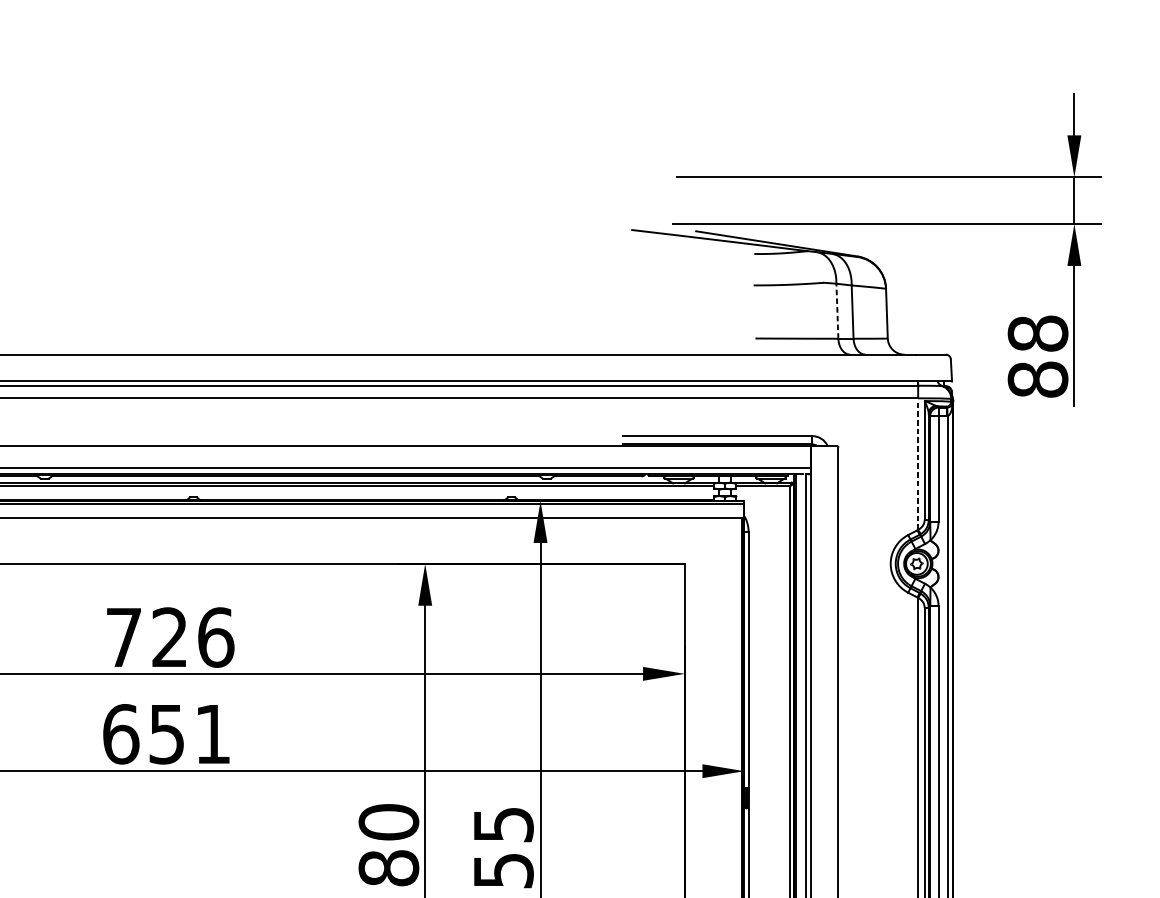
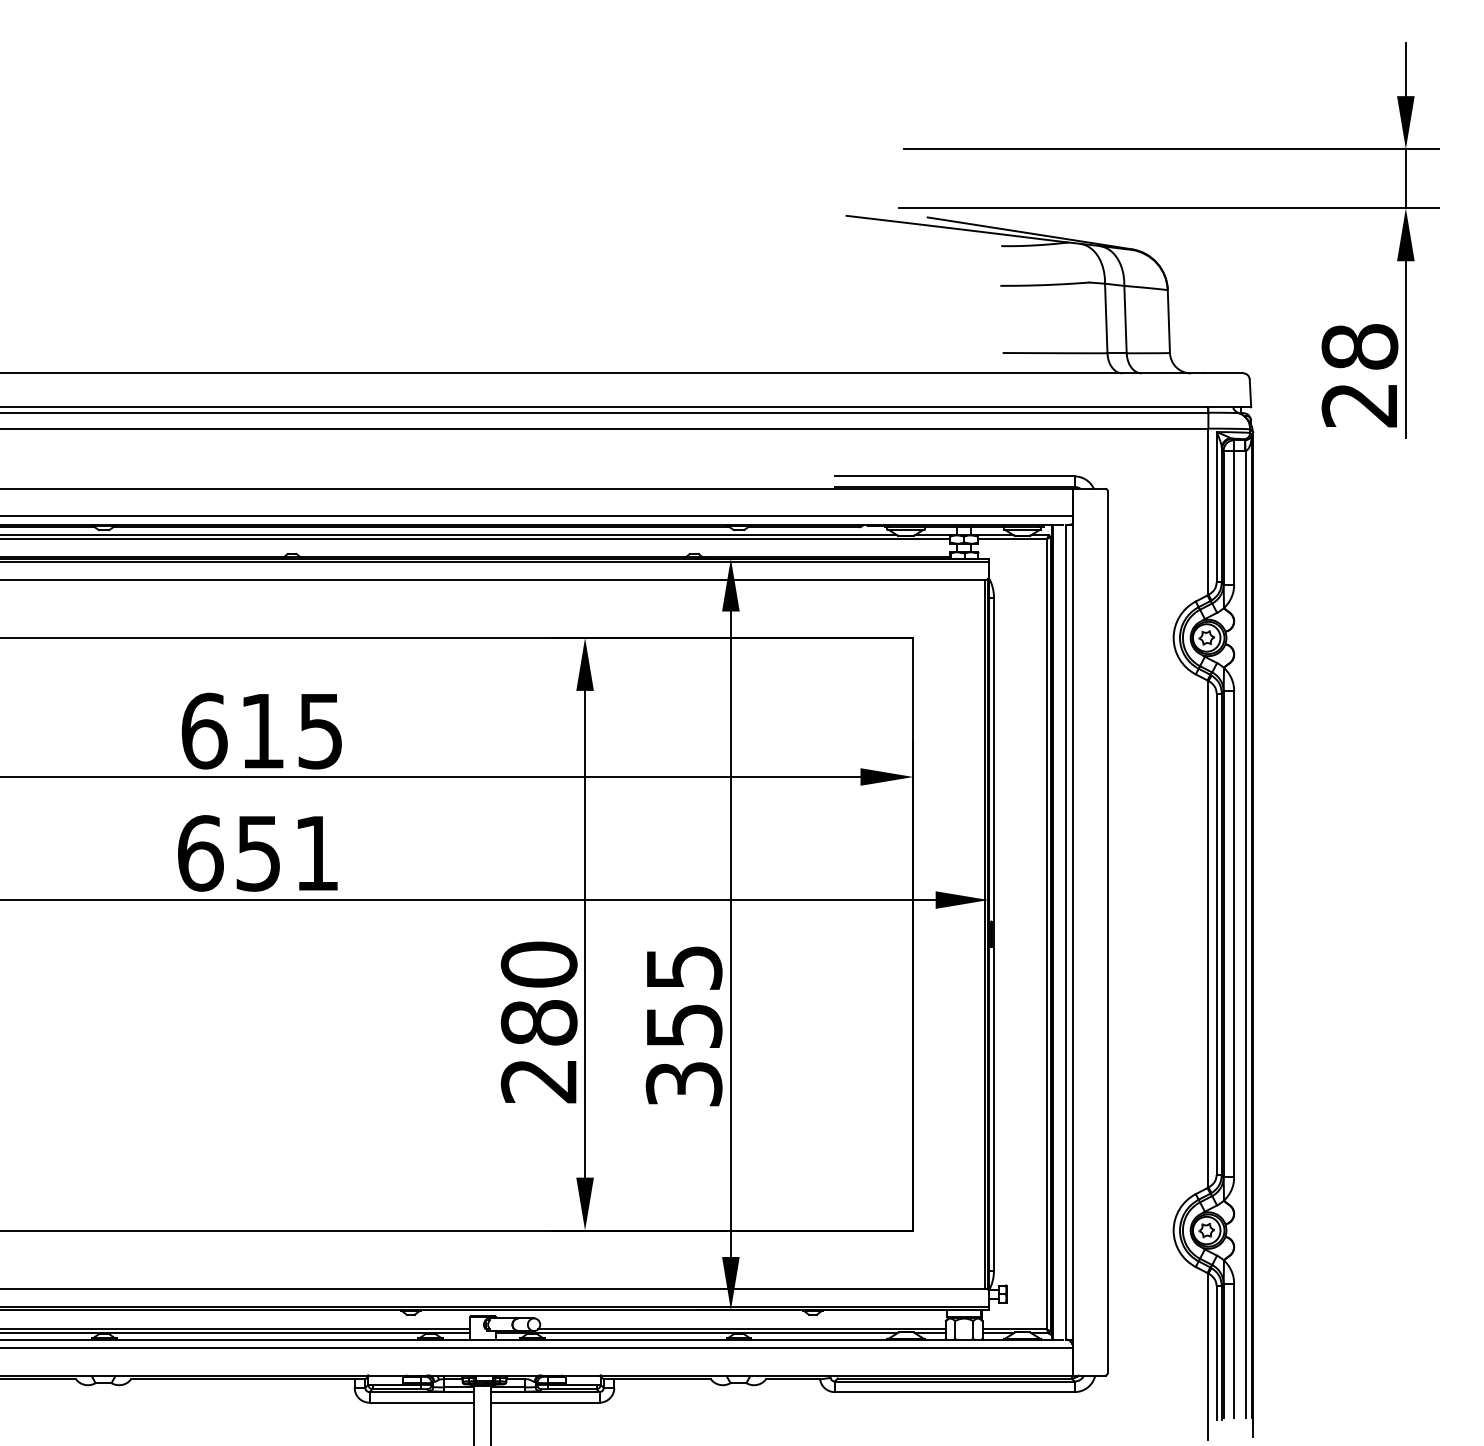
line: (837, 311) -> (1106, 318), dashed -> solid
text: (1037, 379) -> (1359, 404), 88 -> 28
line: (918, 463) -> (1208, 511), dashed -> solid
text: (170, 637) -> (262, 730), 726 -> 615

